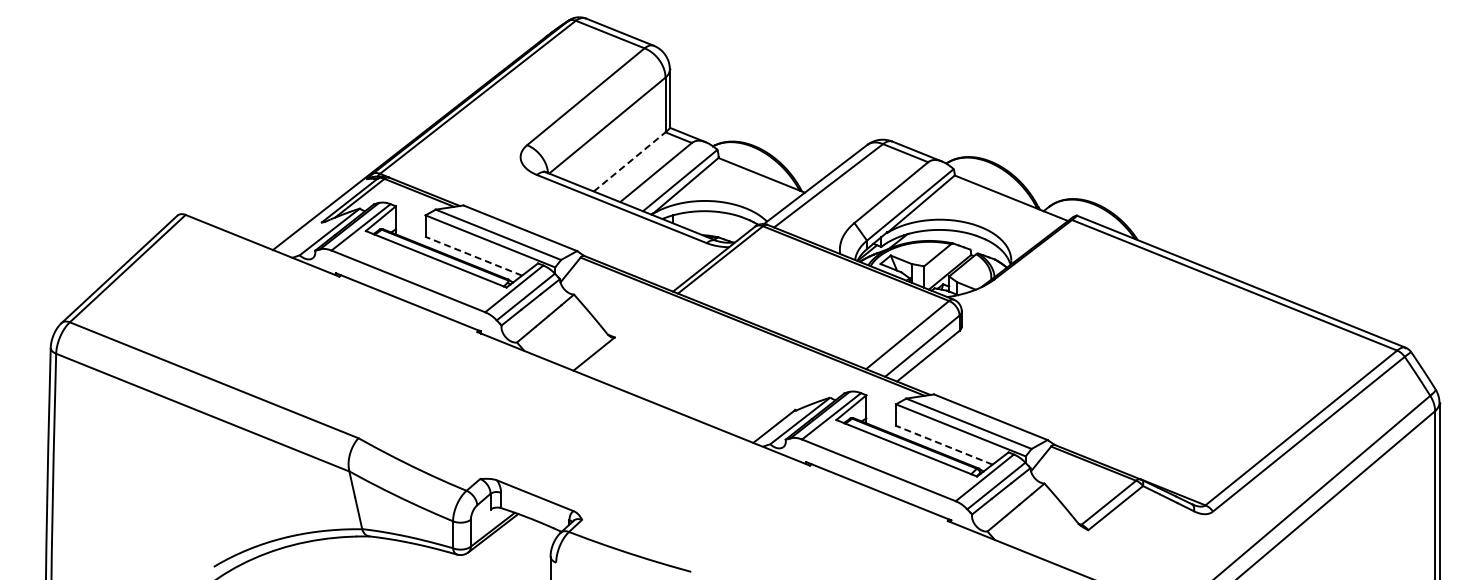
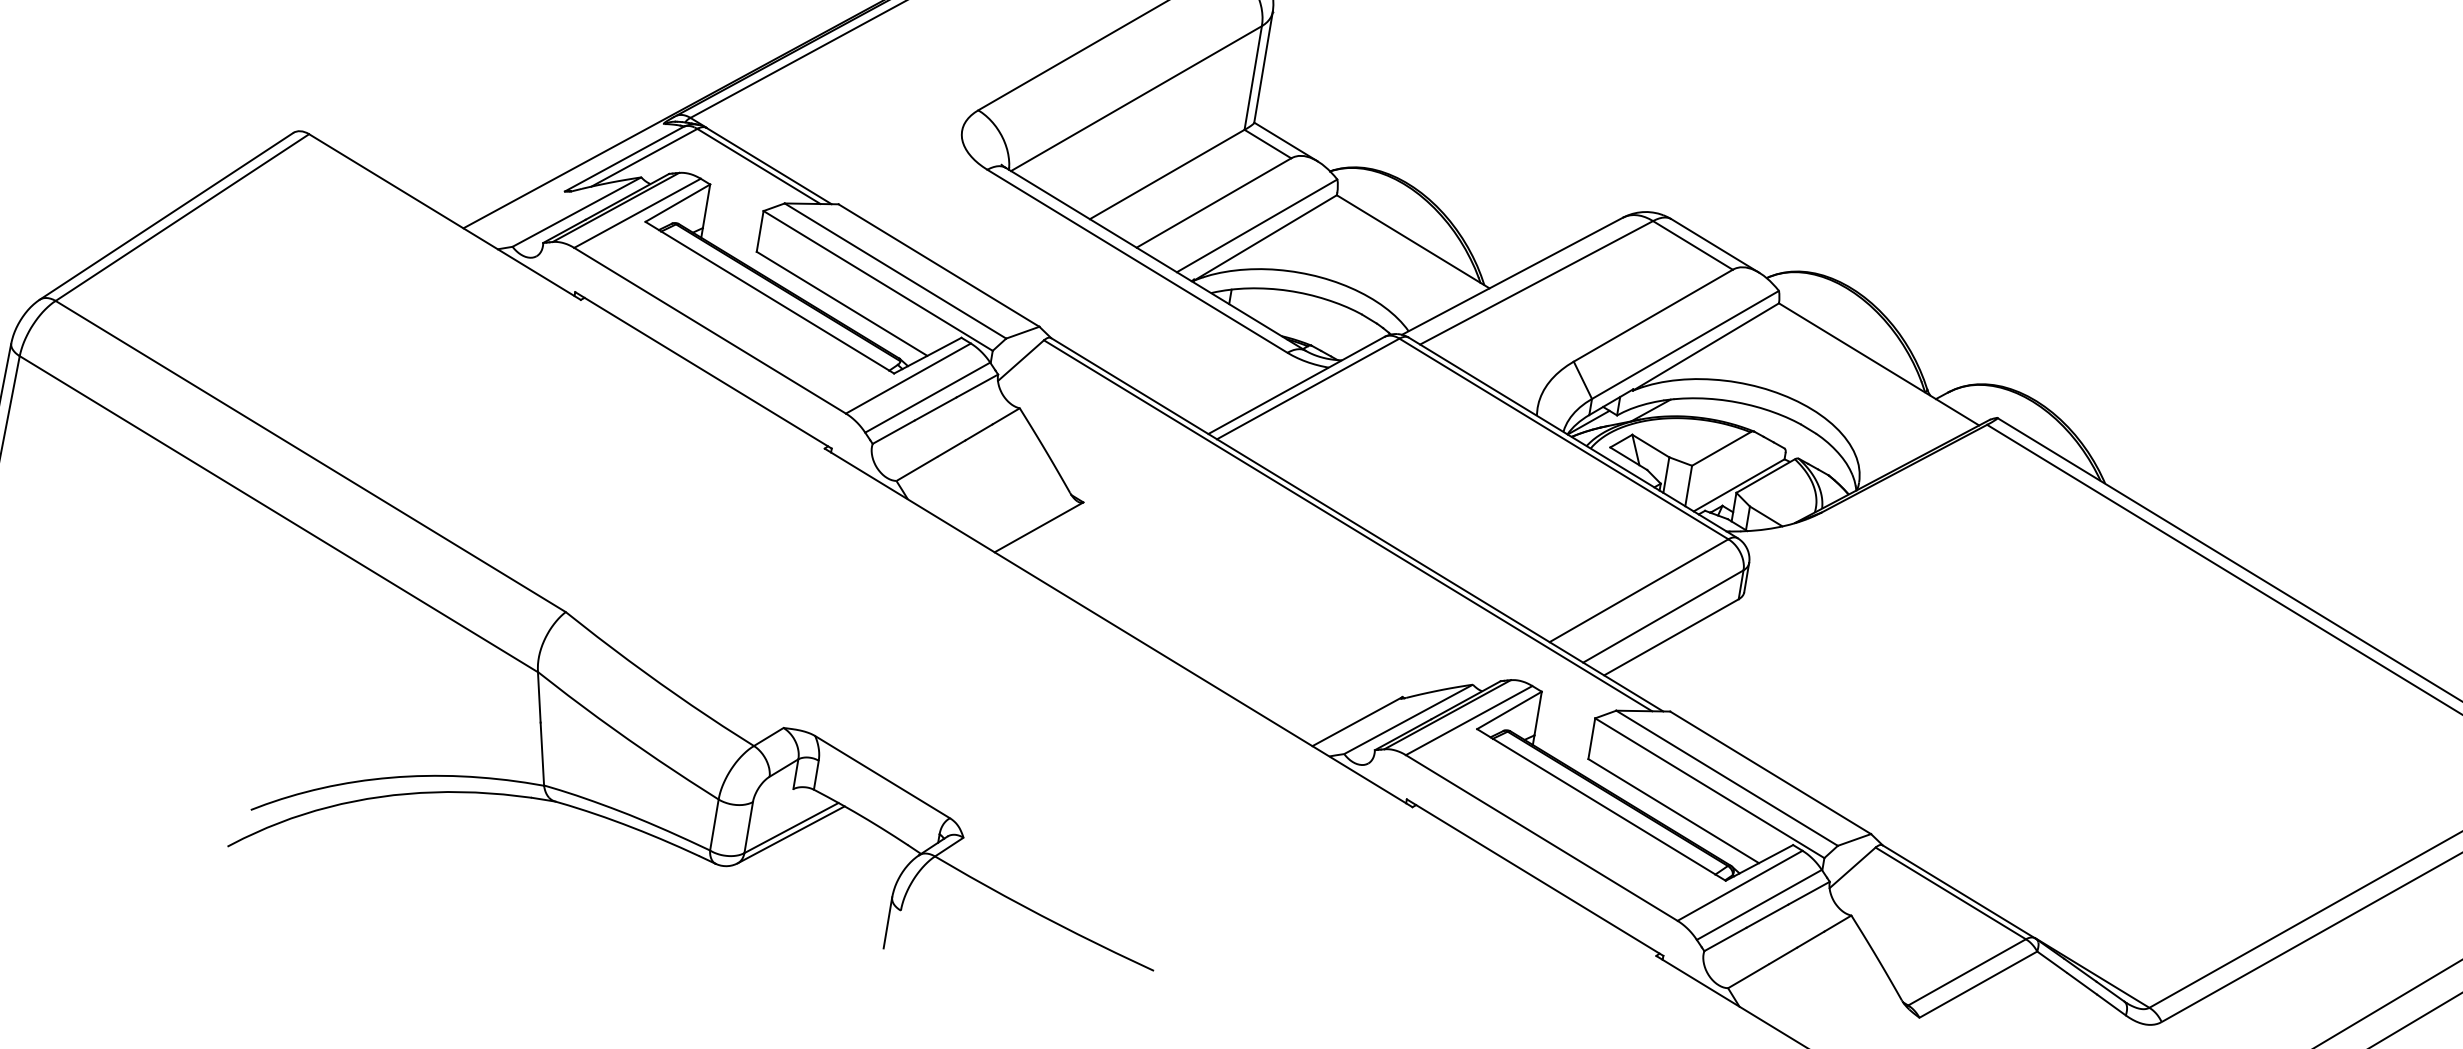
line: (630, 161) -> (1168, 173), dashed -> solid
line: (473, 256) -> (841, 304), dashed -> solid
line: (943, 445) -> (1671, 811), dashed -> solid

